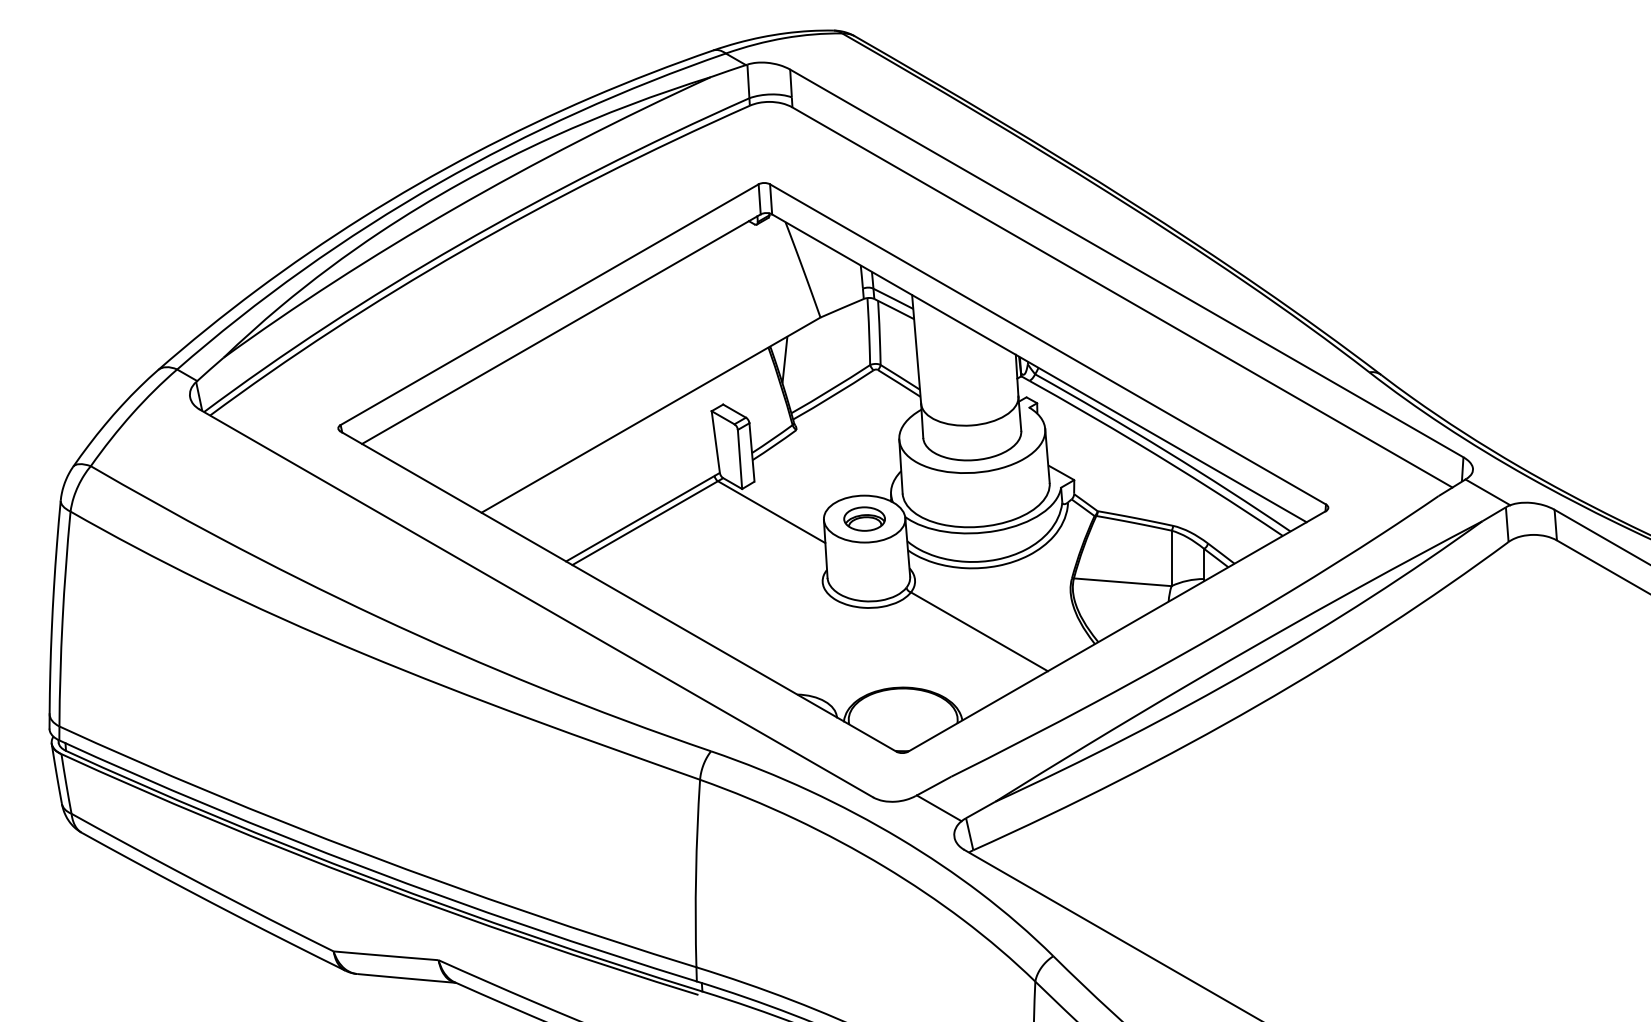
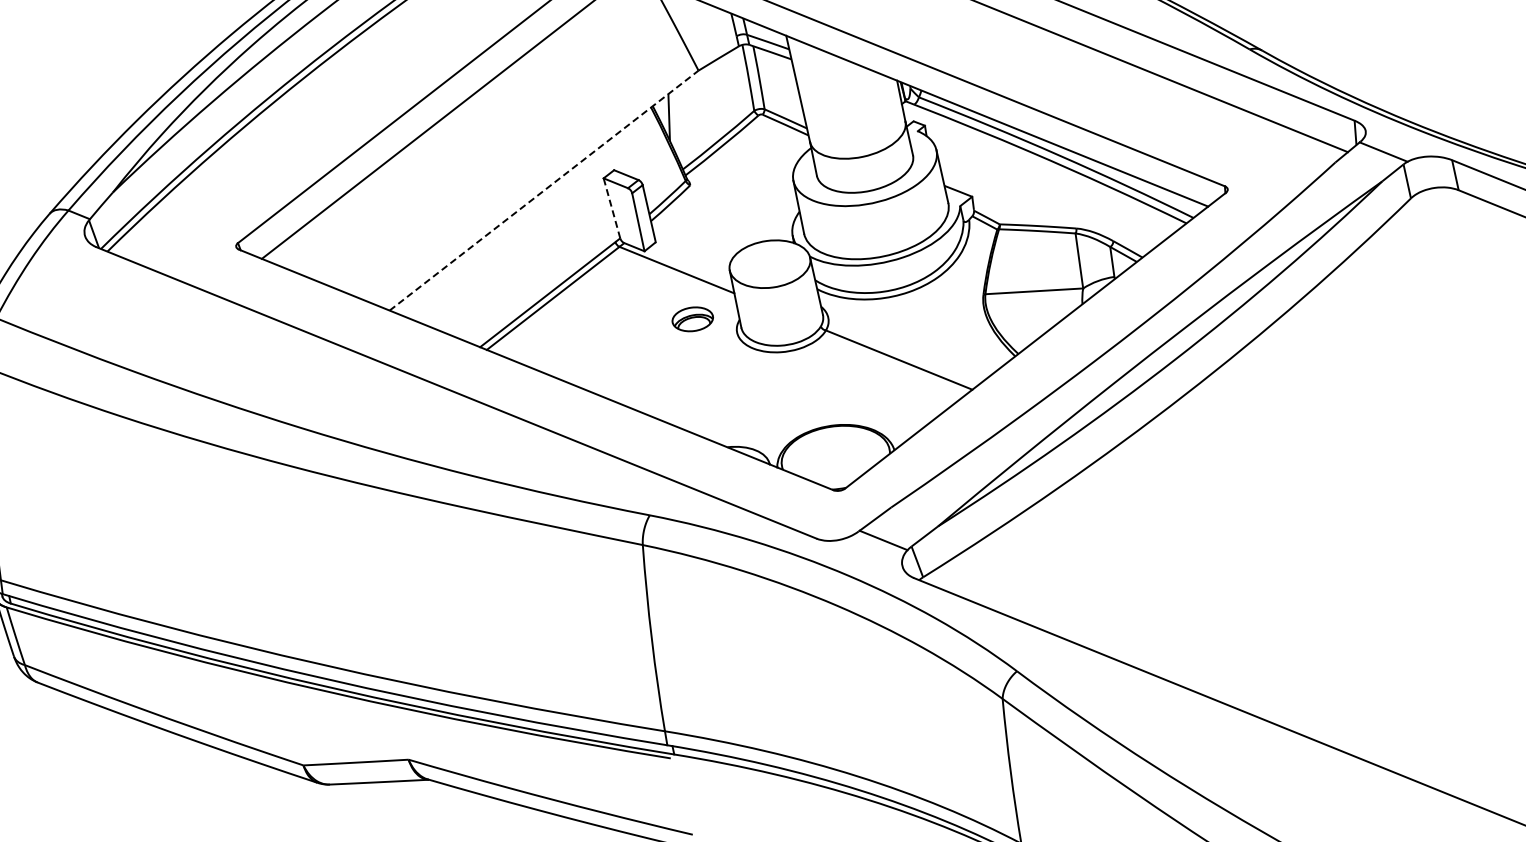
line: (651, 415) -> (544, 190), solid -> dashed
line: (715, 441) -> (611, 207), solid -> dashed
part: (864, 518) -> (692, 318), moved

